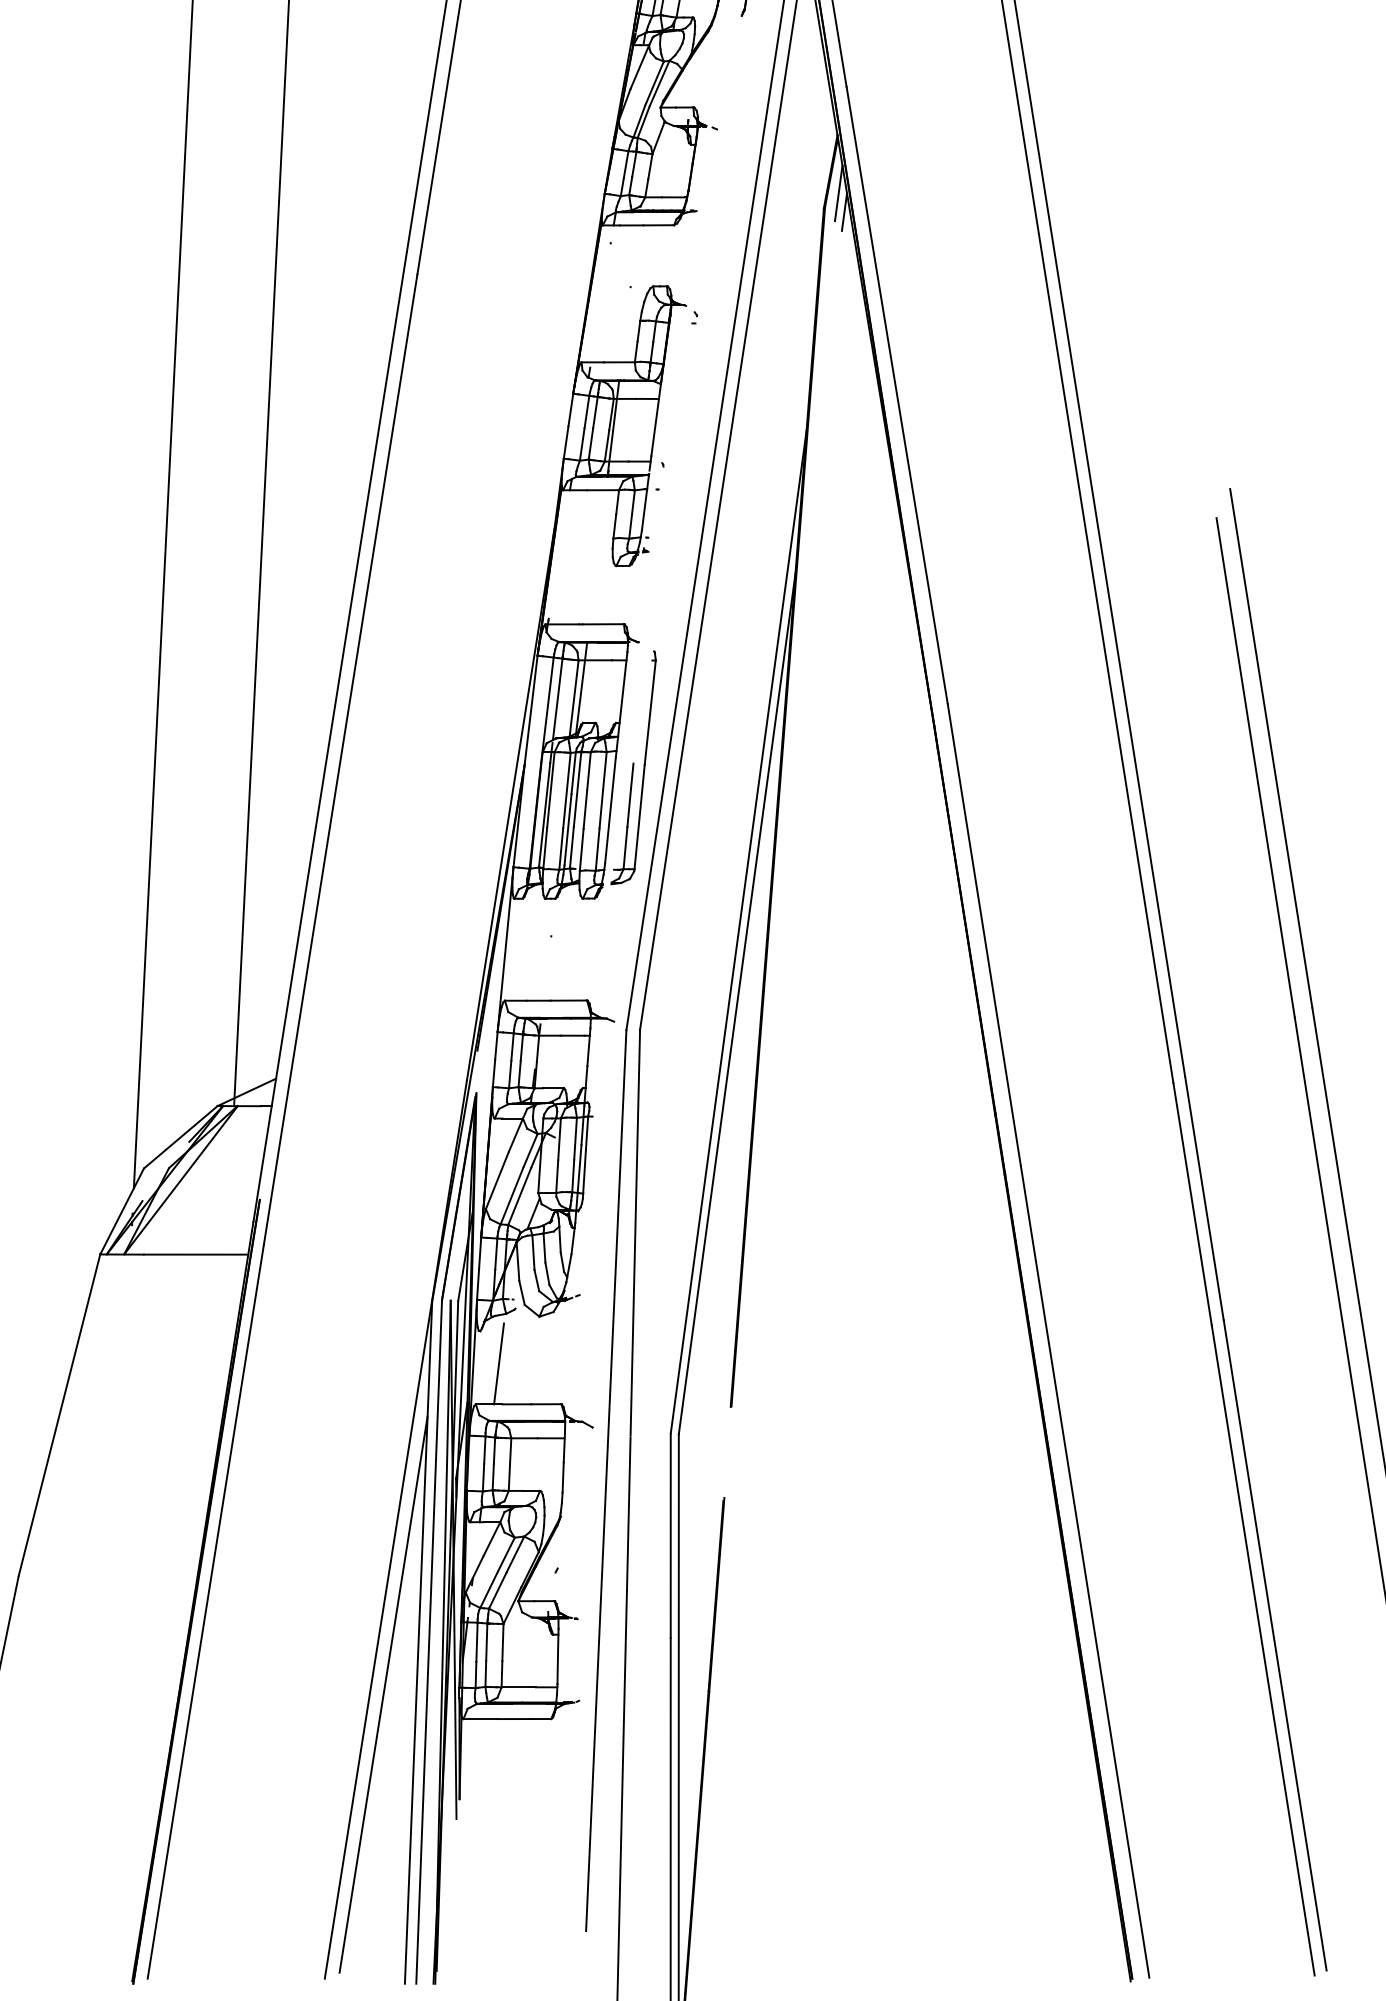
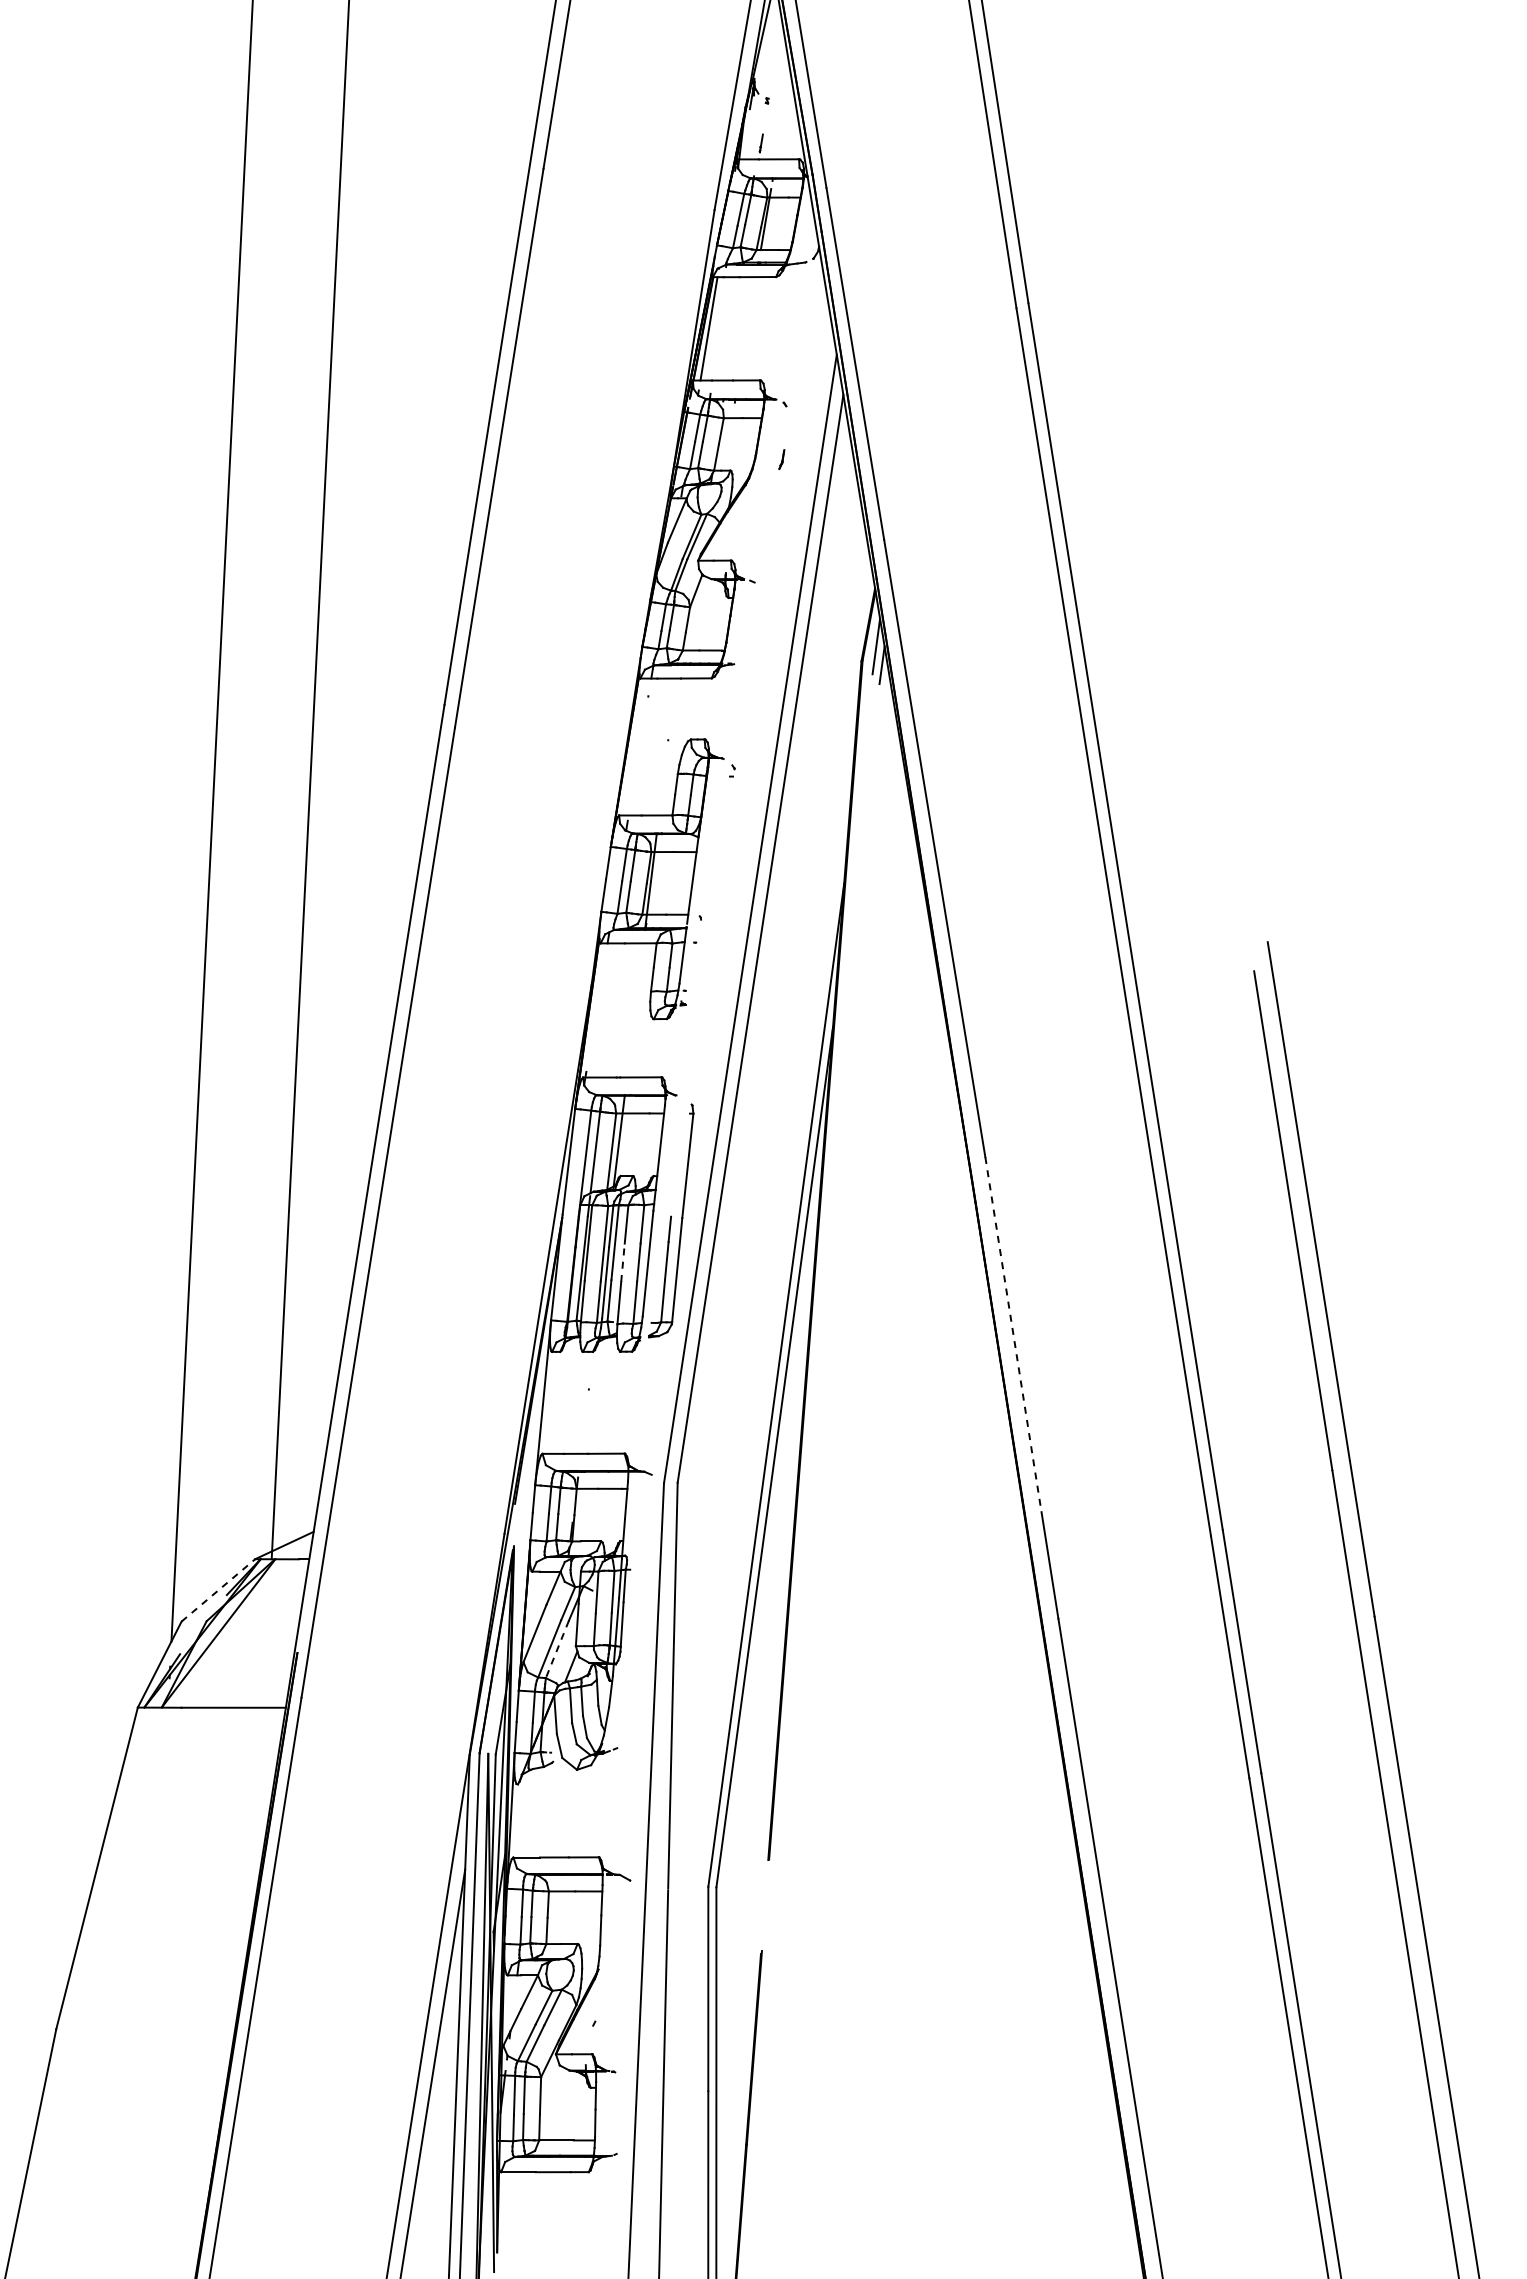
line: (585, 809) -> (623, 1262), solid -> dashed
line: (975, 881) -> (1013, 1334), solid -> dashed
line: (180, 1137) -> (218, 1590), solid -> dashed
line: (519, 1196) -> (557, 1649), solid -> dashed
line: (498, 1363) -> (536, 1816), removed

